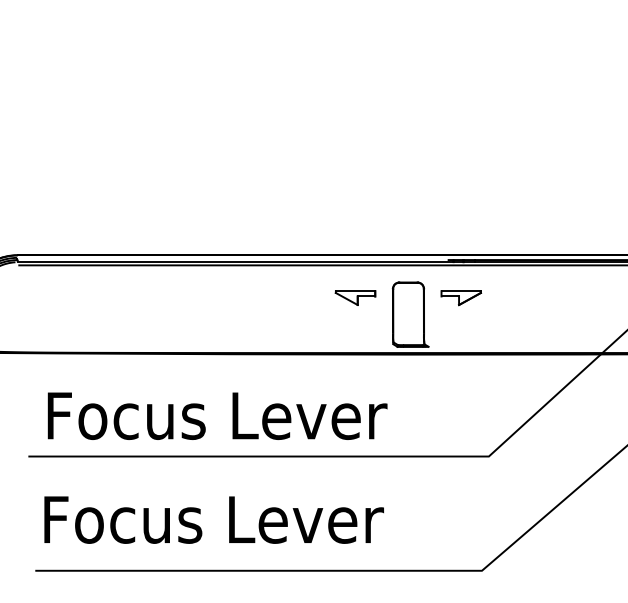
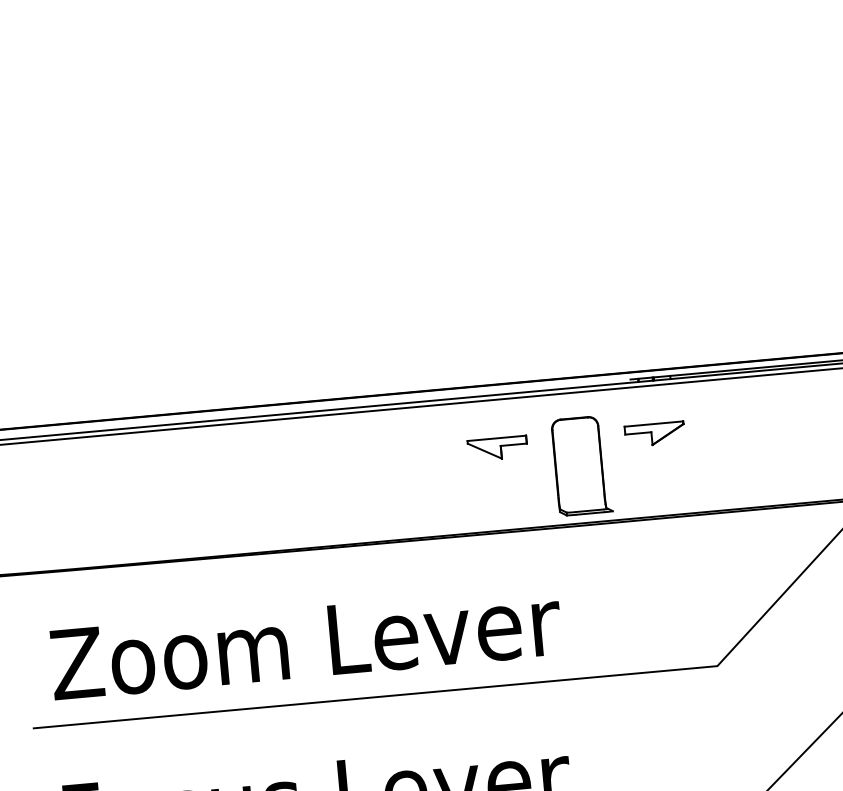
text: (215, 415) -> (305, 642), Focus Lever -> Zoom Lever

